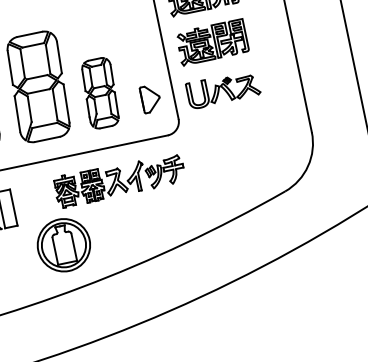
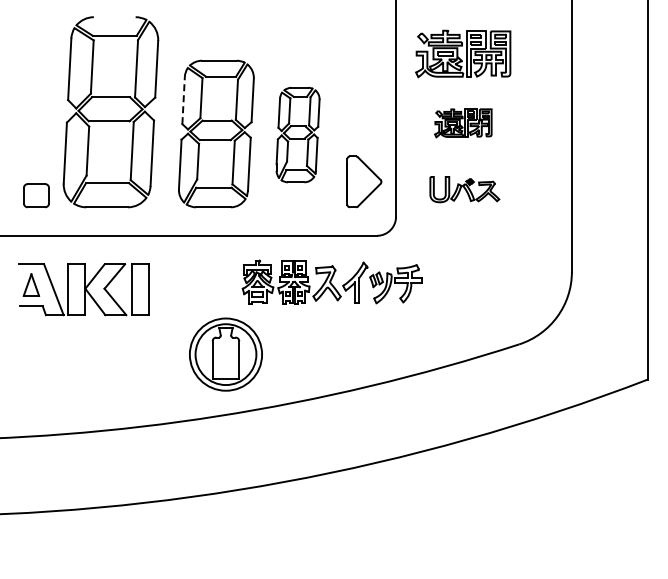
part: (212, 42) -> (463, 123), size x0.6
line: (10, 67) -> (183, 100), solid -> dashed
part: (223, 89) -> (464, 189), size x0.7
part: (100, 93) -> (297, 135), moved
part: (150, 98) -> (364, 181), size x1.4
part: (118, 179) -> (331, 281), moved
part: (63, 245) -> (225, 354), moved

